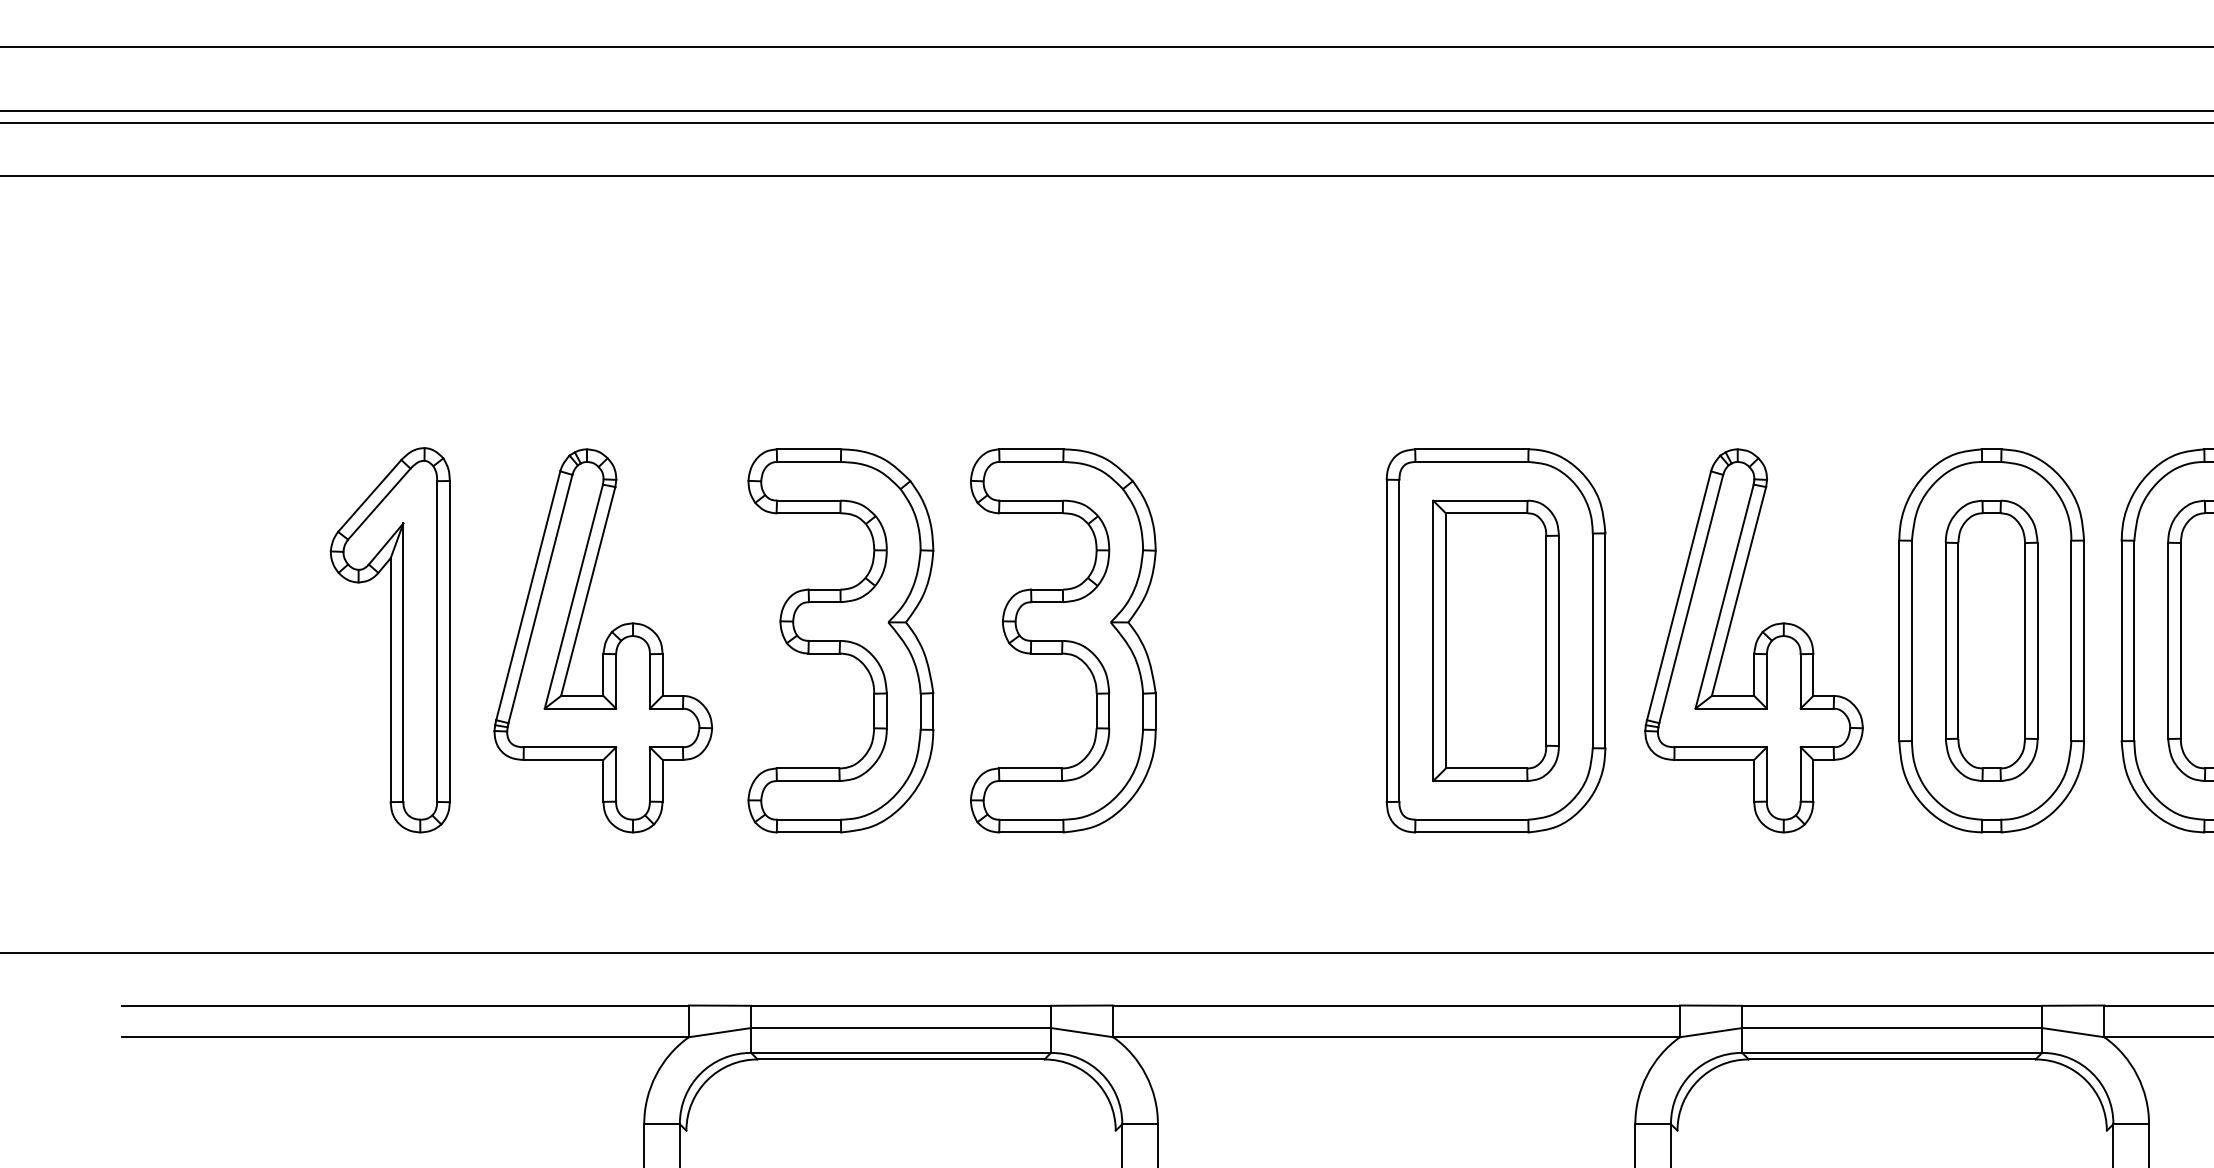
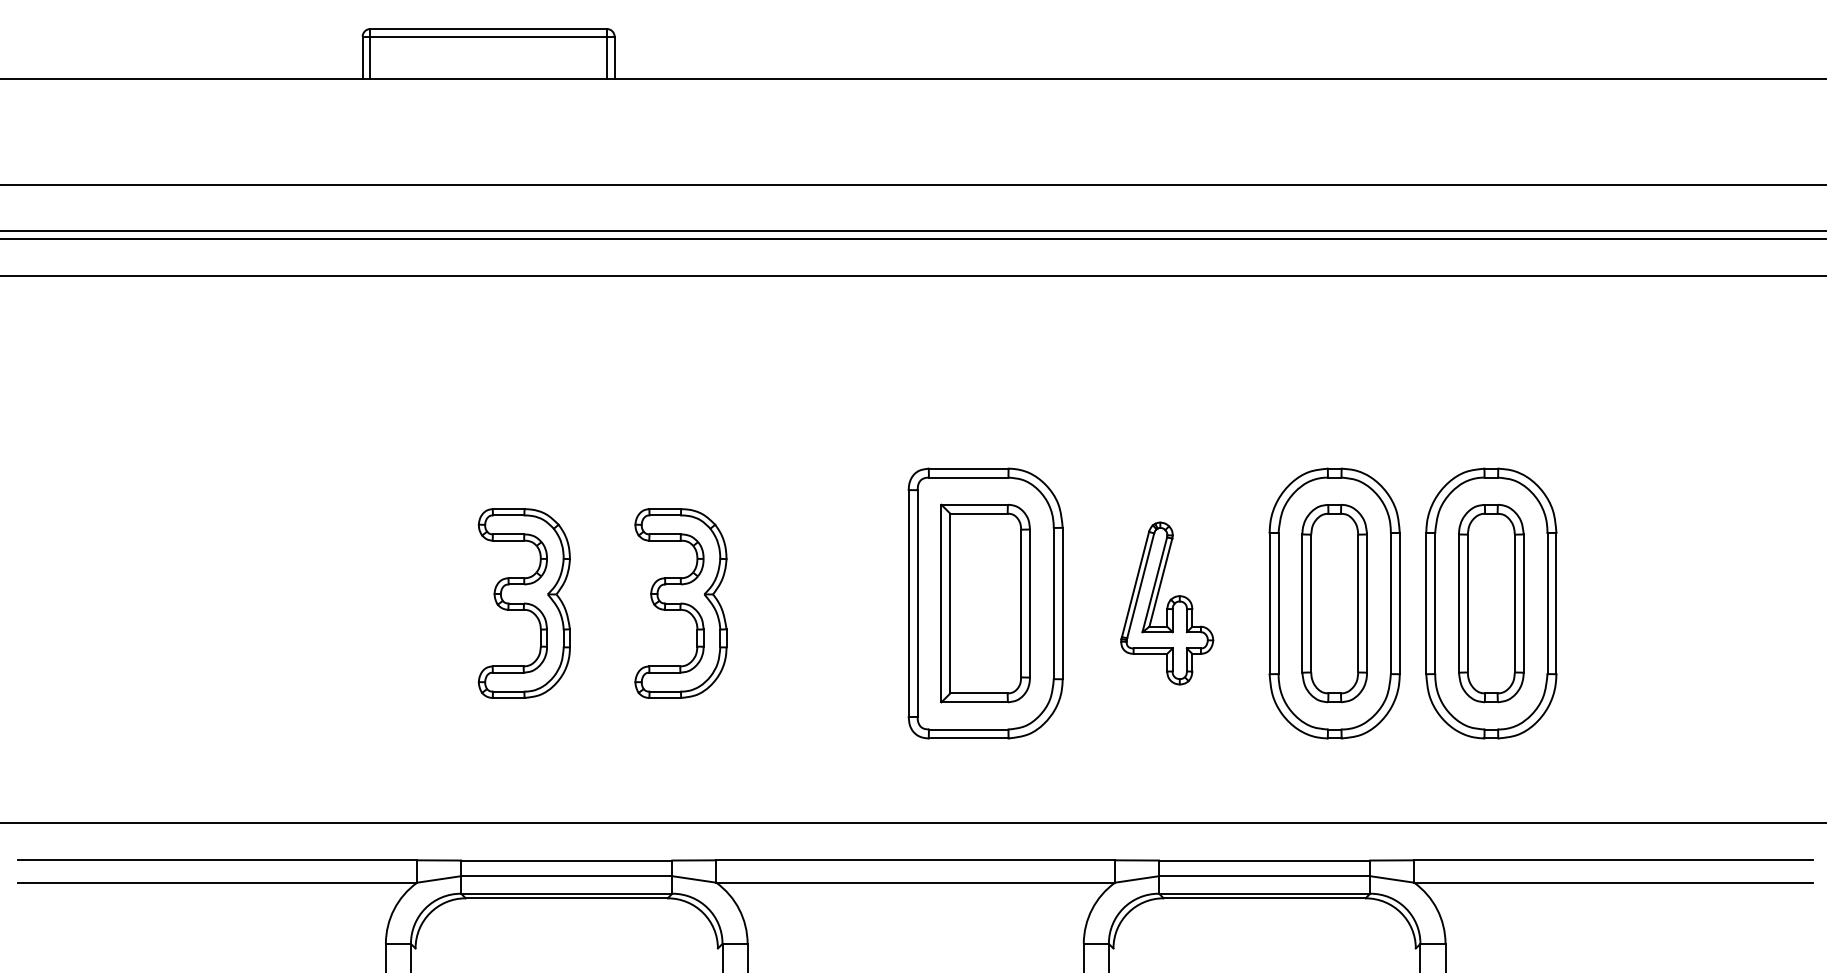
part: (389, 639) -> (206, 602), removed
part: (602, 640) -> (356, 603), removed
part: (841, 640) -> (524, 603), size x0.7
part: (1062, 640) -> (680, 603), size x0.7
part: (1752, 640) -> (1166, 603), size x0.6

